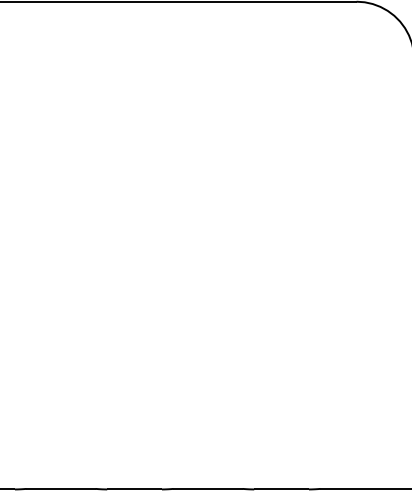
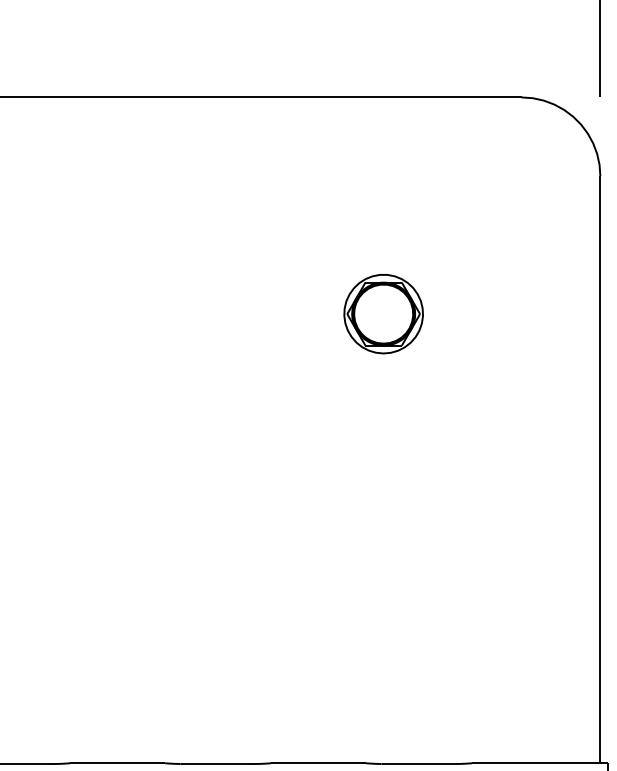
part: (255, 160) -> (383, 314), added

